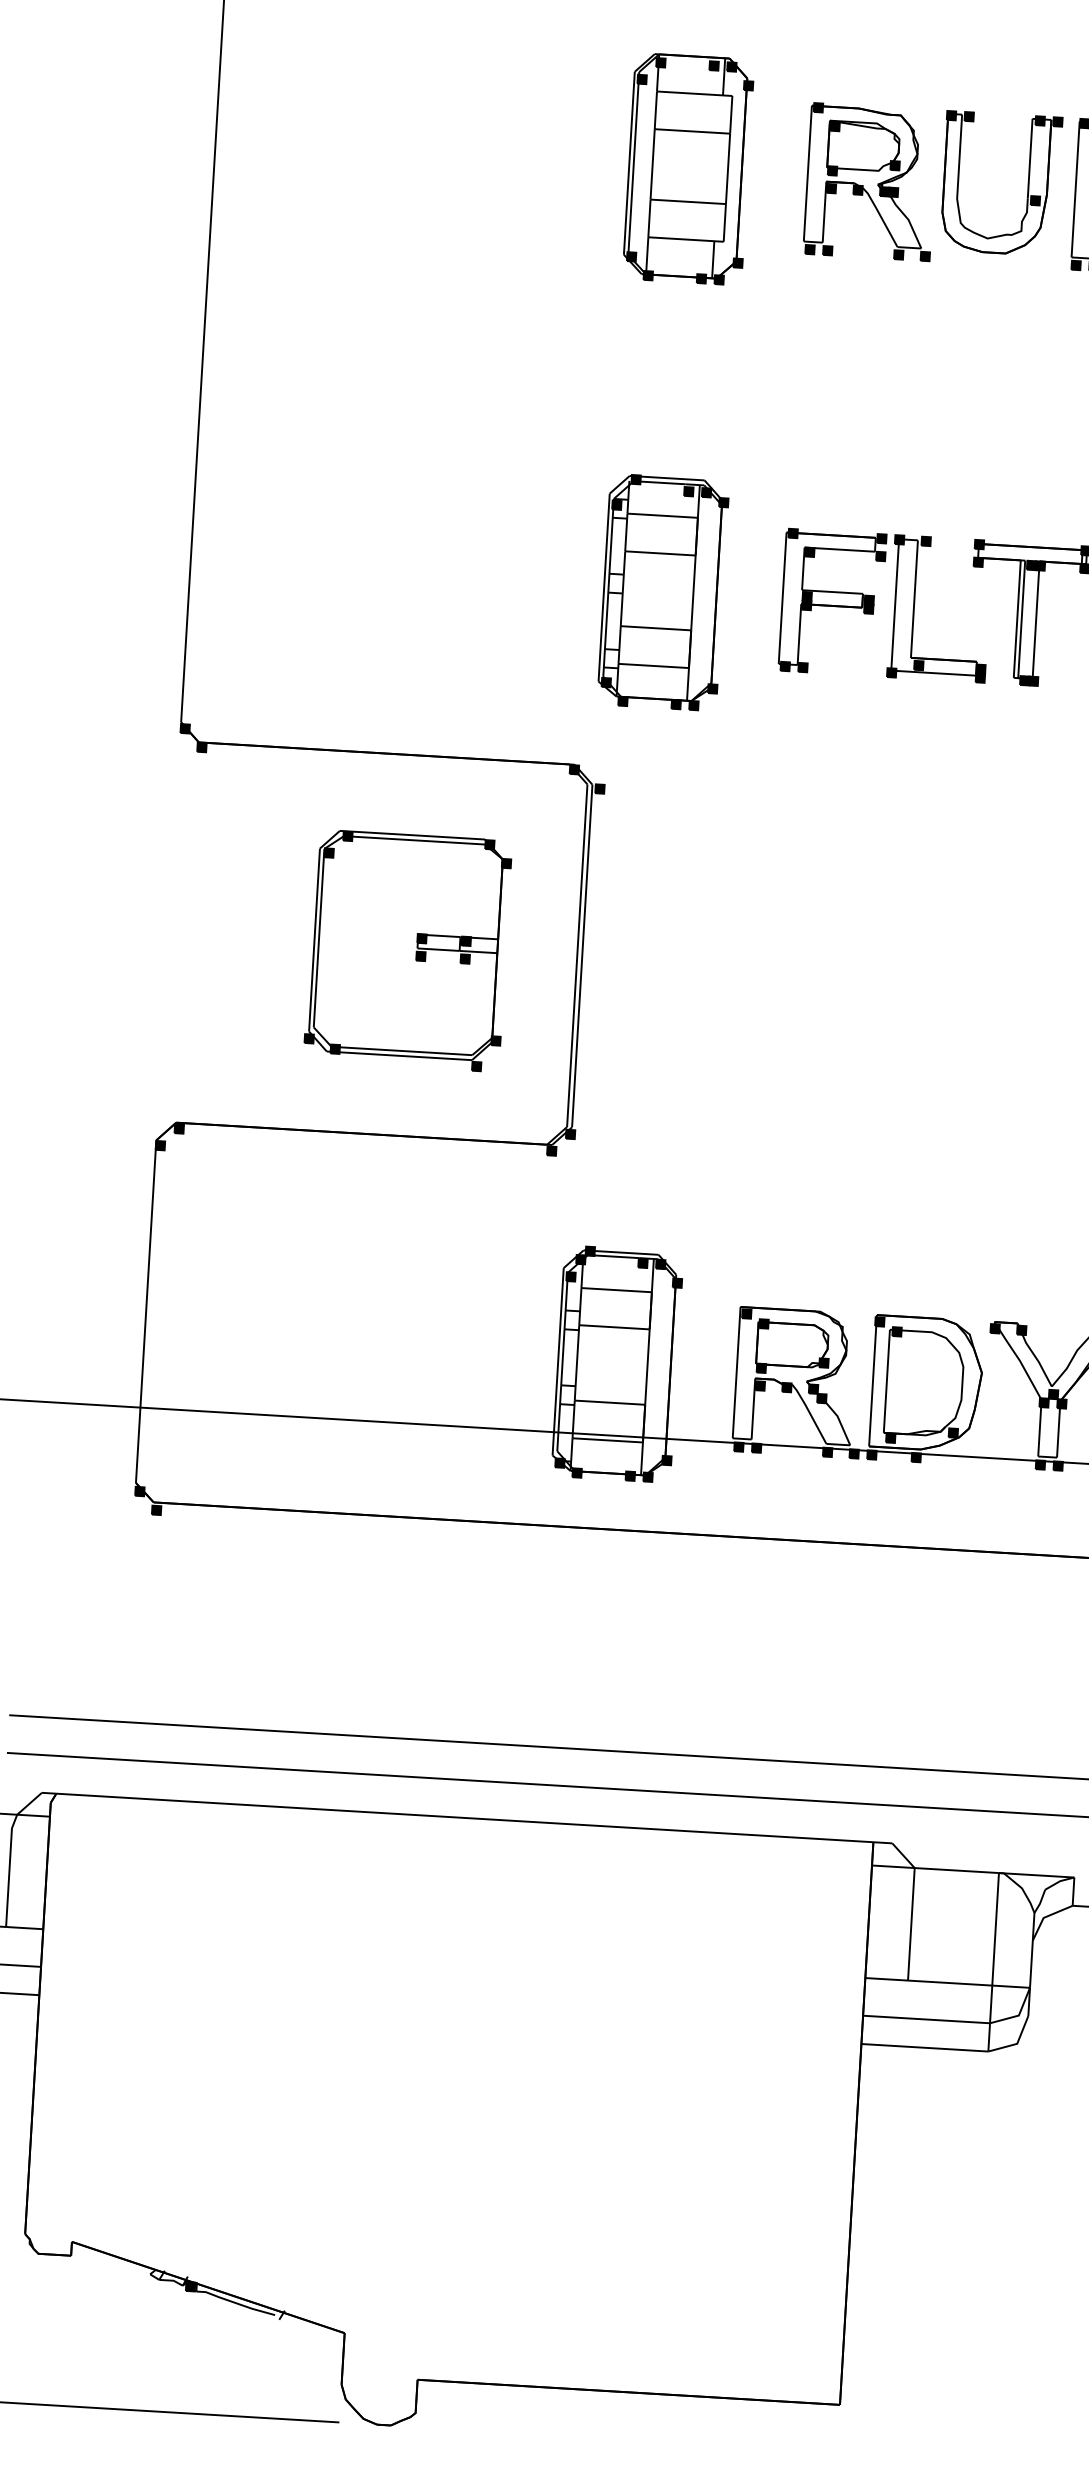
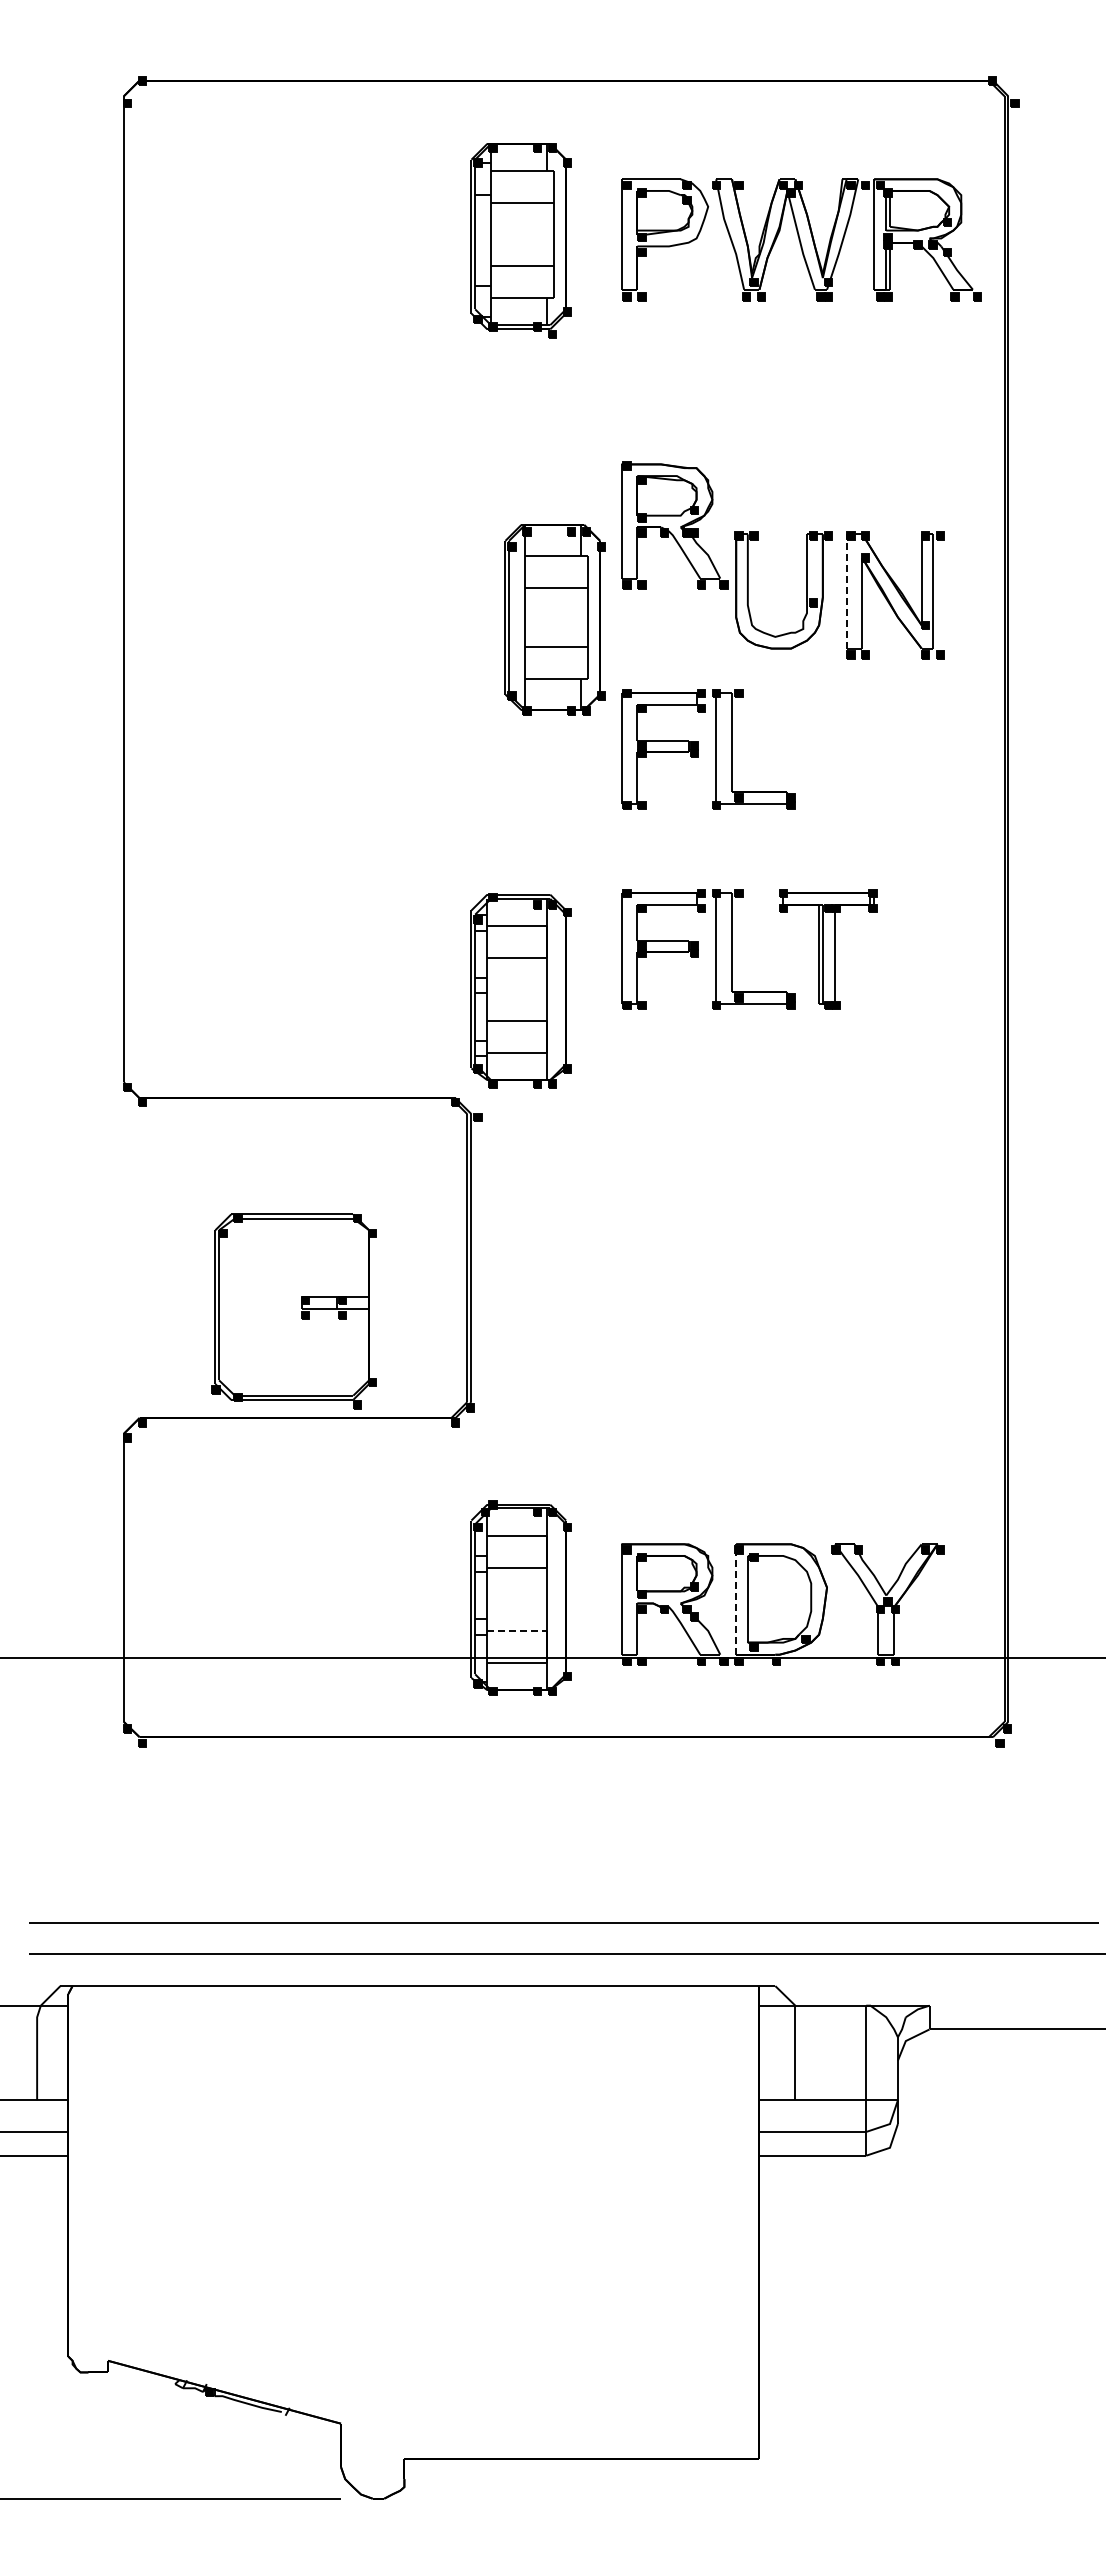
part: (687, 168) -> (554, 619), moved
part: (870, 182) -> (674, 525), moved
line: (1075, 189) -> (846, 591), solid -> dashed
part: (908, 368) -> (715, 749), added
part: (662, 592) -> (520, 990), moved
part: (407, 950) -> (293, 1311), moved
line: (873, 1380) -> (736, 1599), solid -> dashed
line: (609, 1402) -> (516, 1630), solid -> dashed

